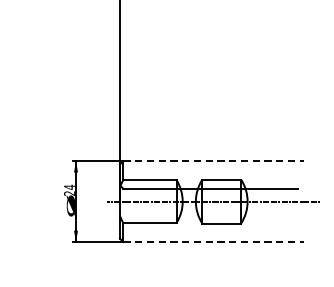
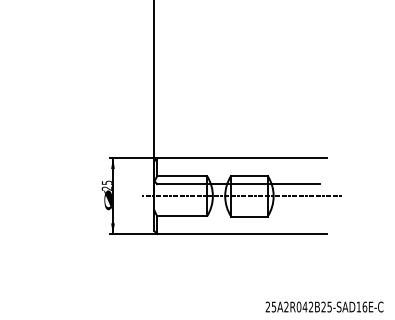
line: (213, 161) -> (241, 158), dashed -> solid
text: (69, 186) -> (106, 182), 24 -> 25
line: (213, 242) -> (241, 234), dashed -> solid

